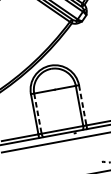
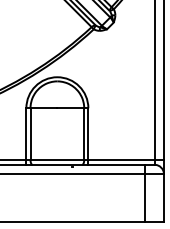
line: (82, 105) -> (88, 134), dashed -> solid
line: (37, 113) -> (30, 134), dashed -> solid

